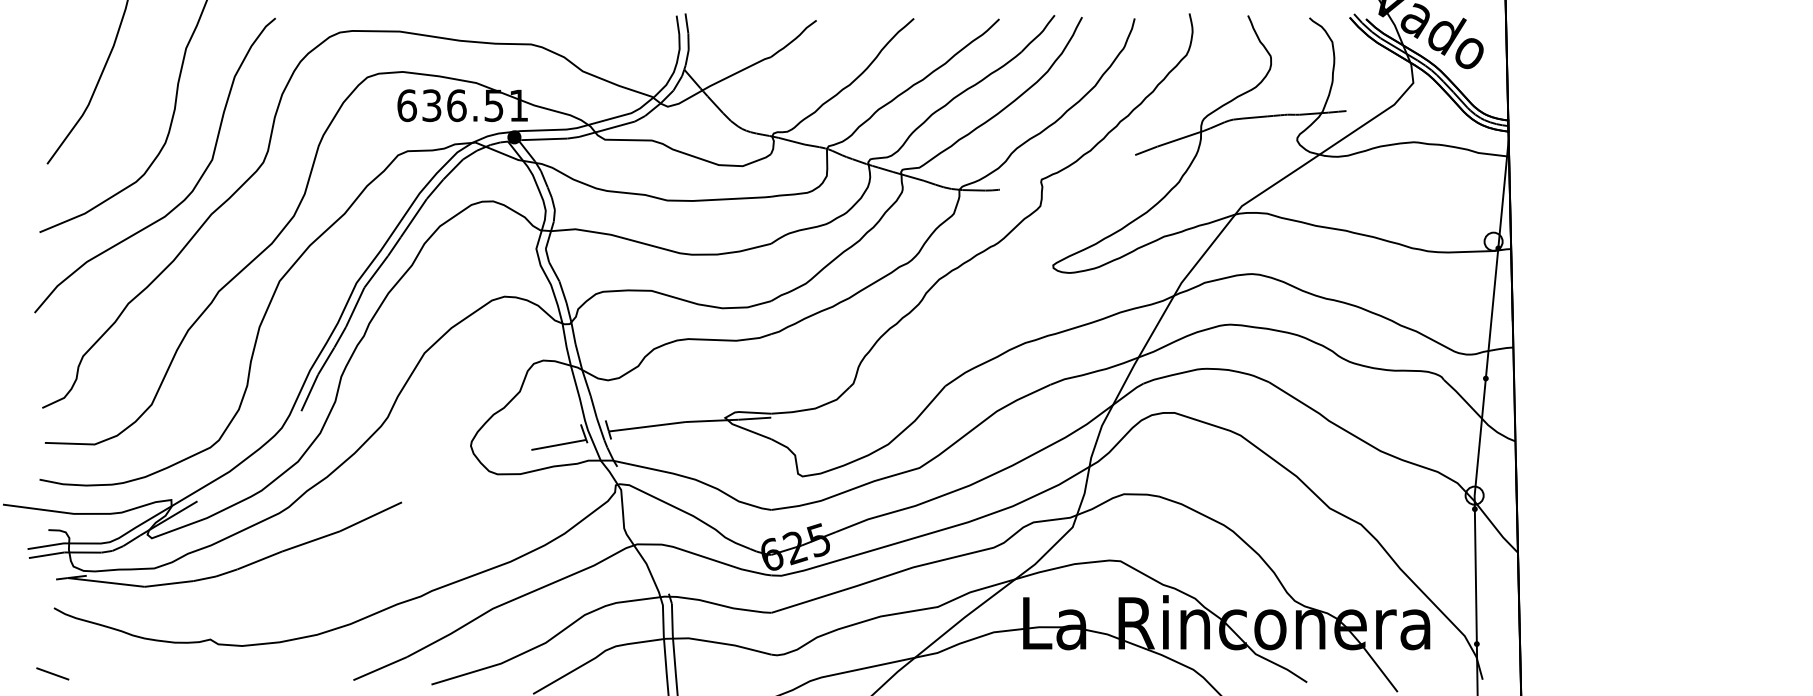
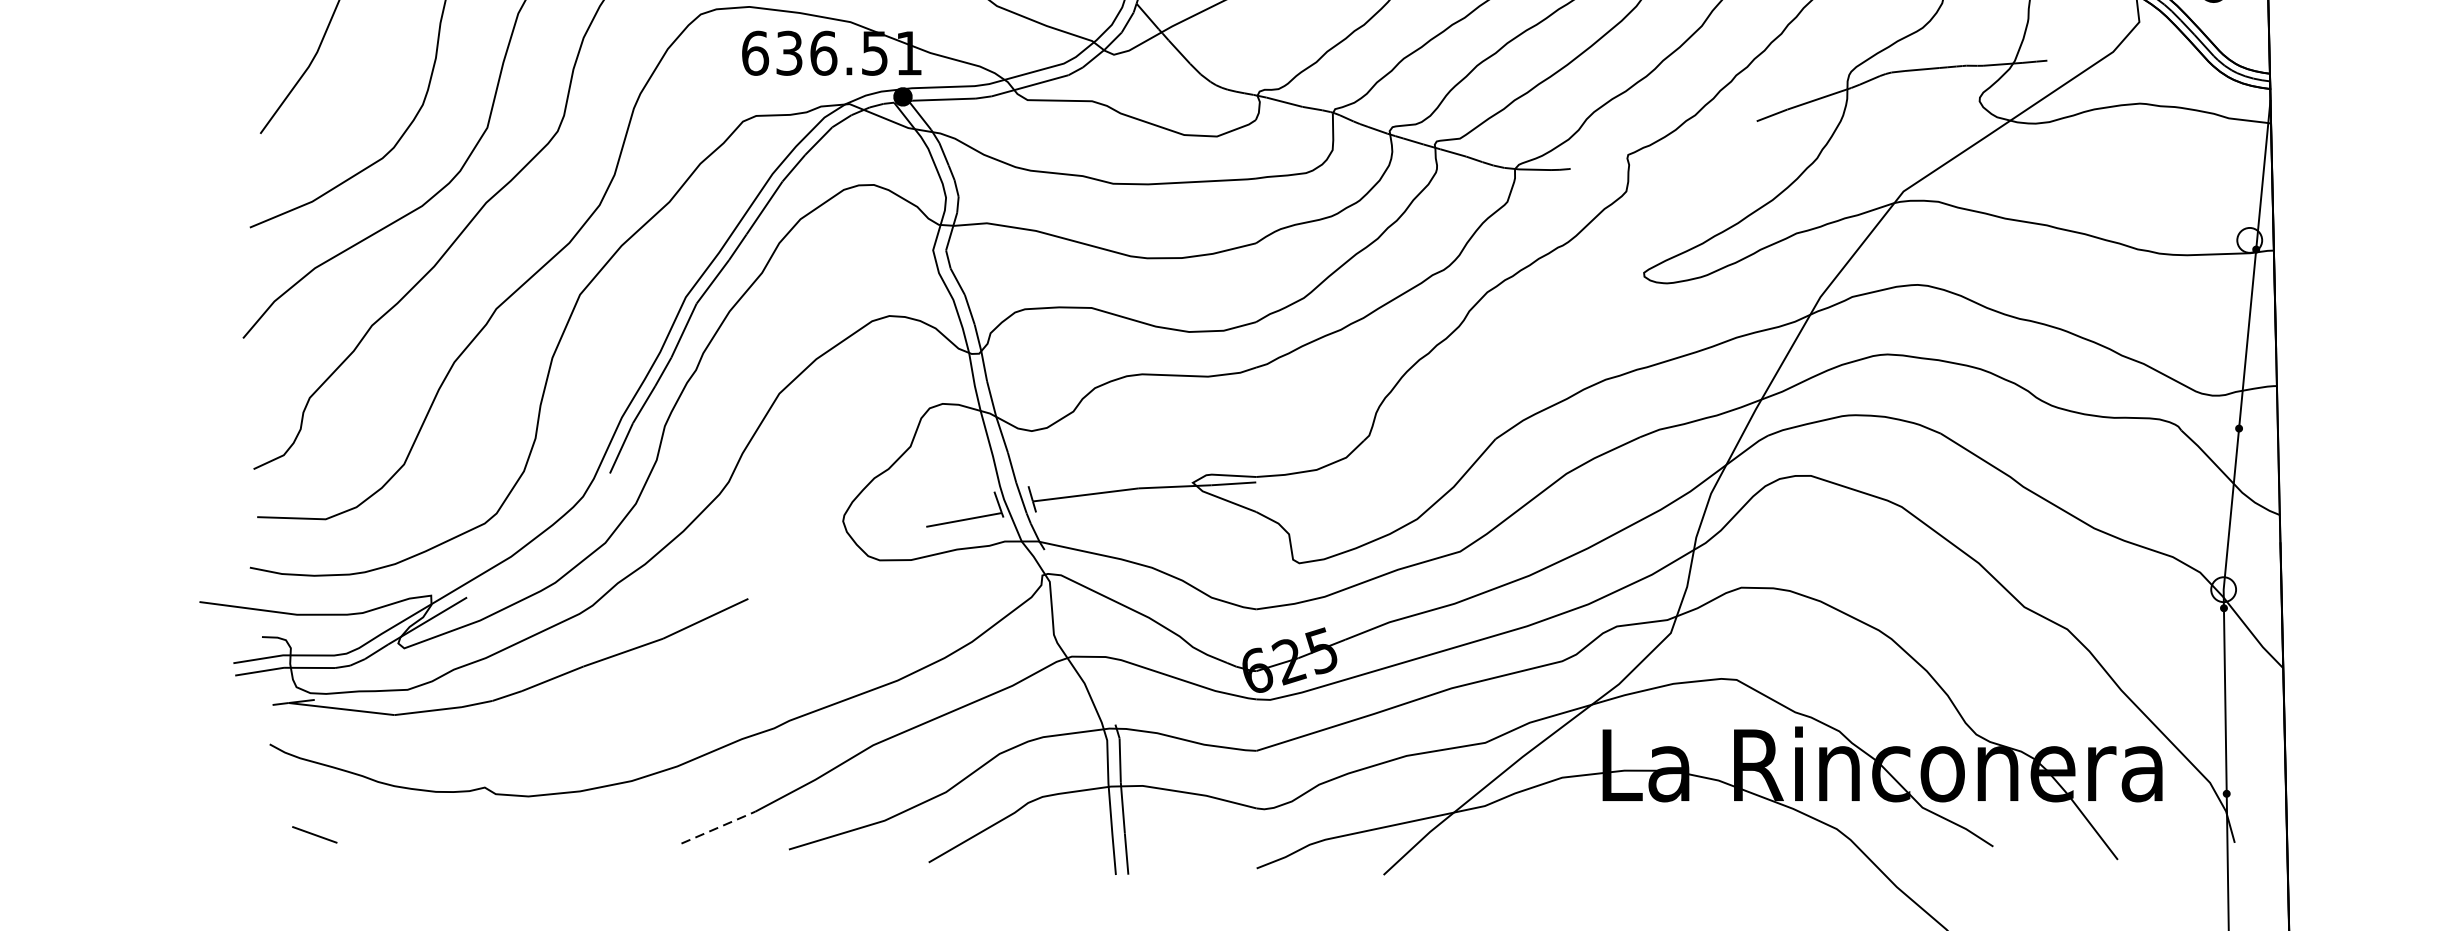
line: (380, 668) -> (718, 827), solid -> dashed
line: (52, 673) -> (314, 834), moved

